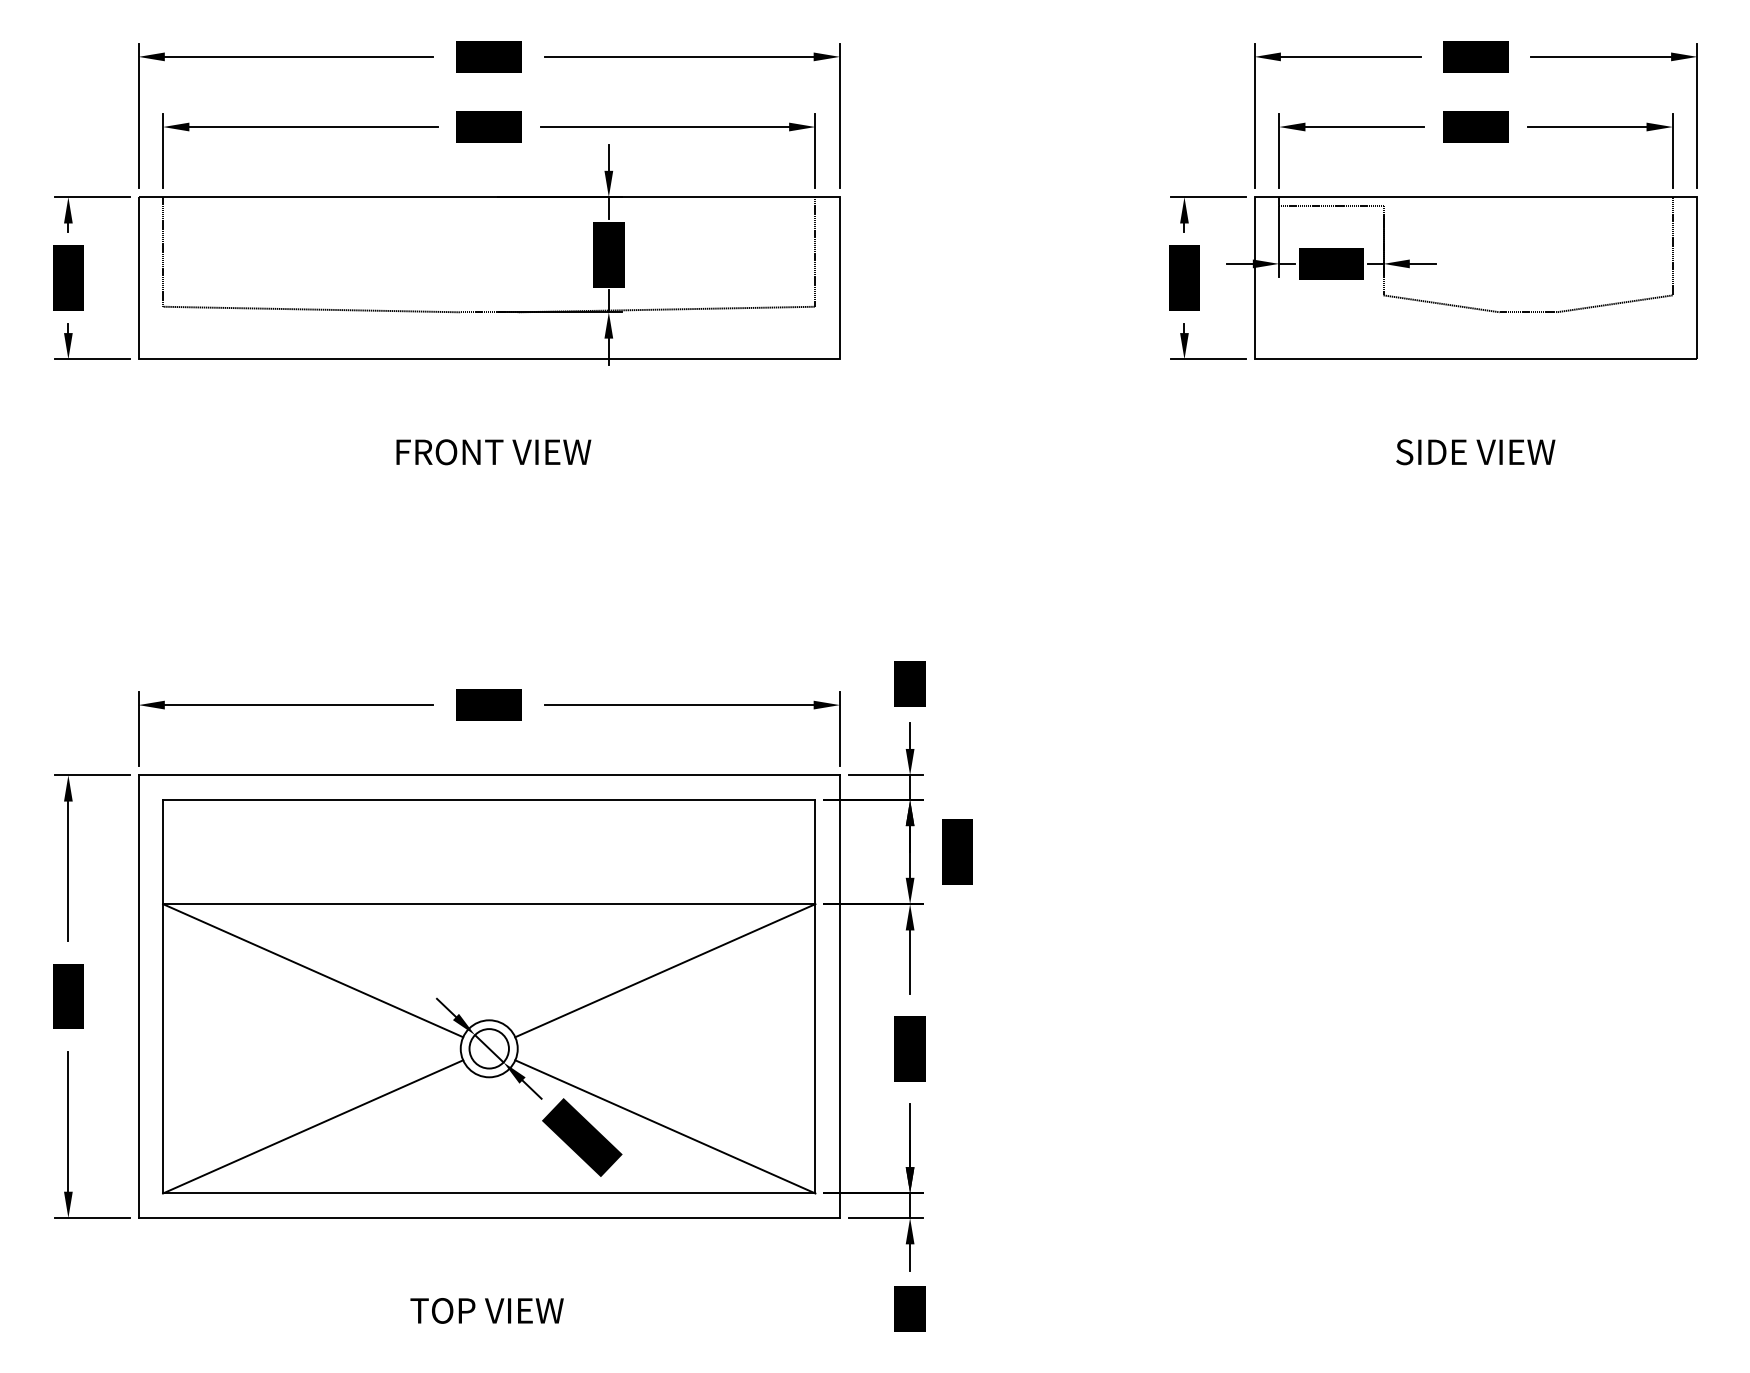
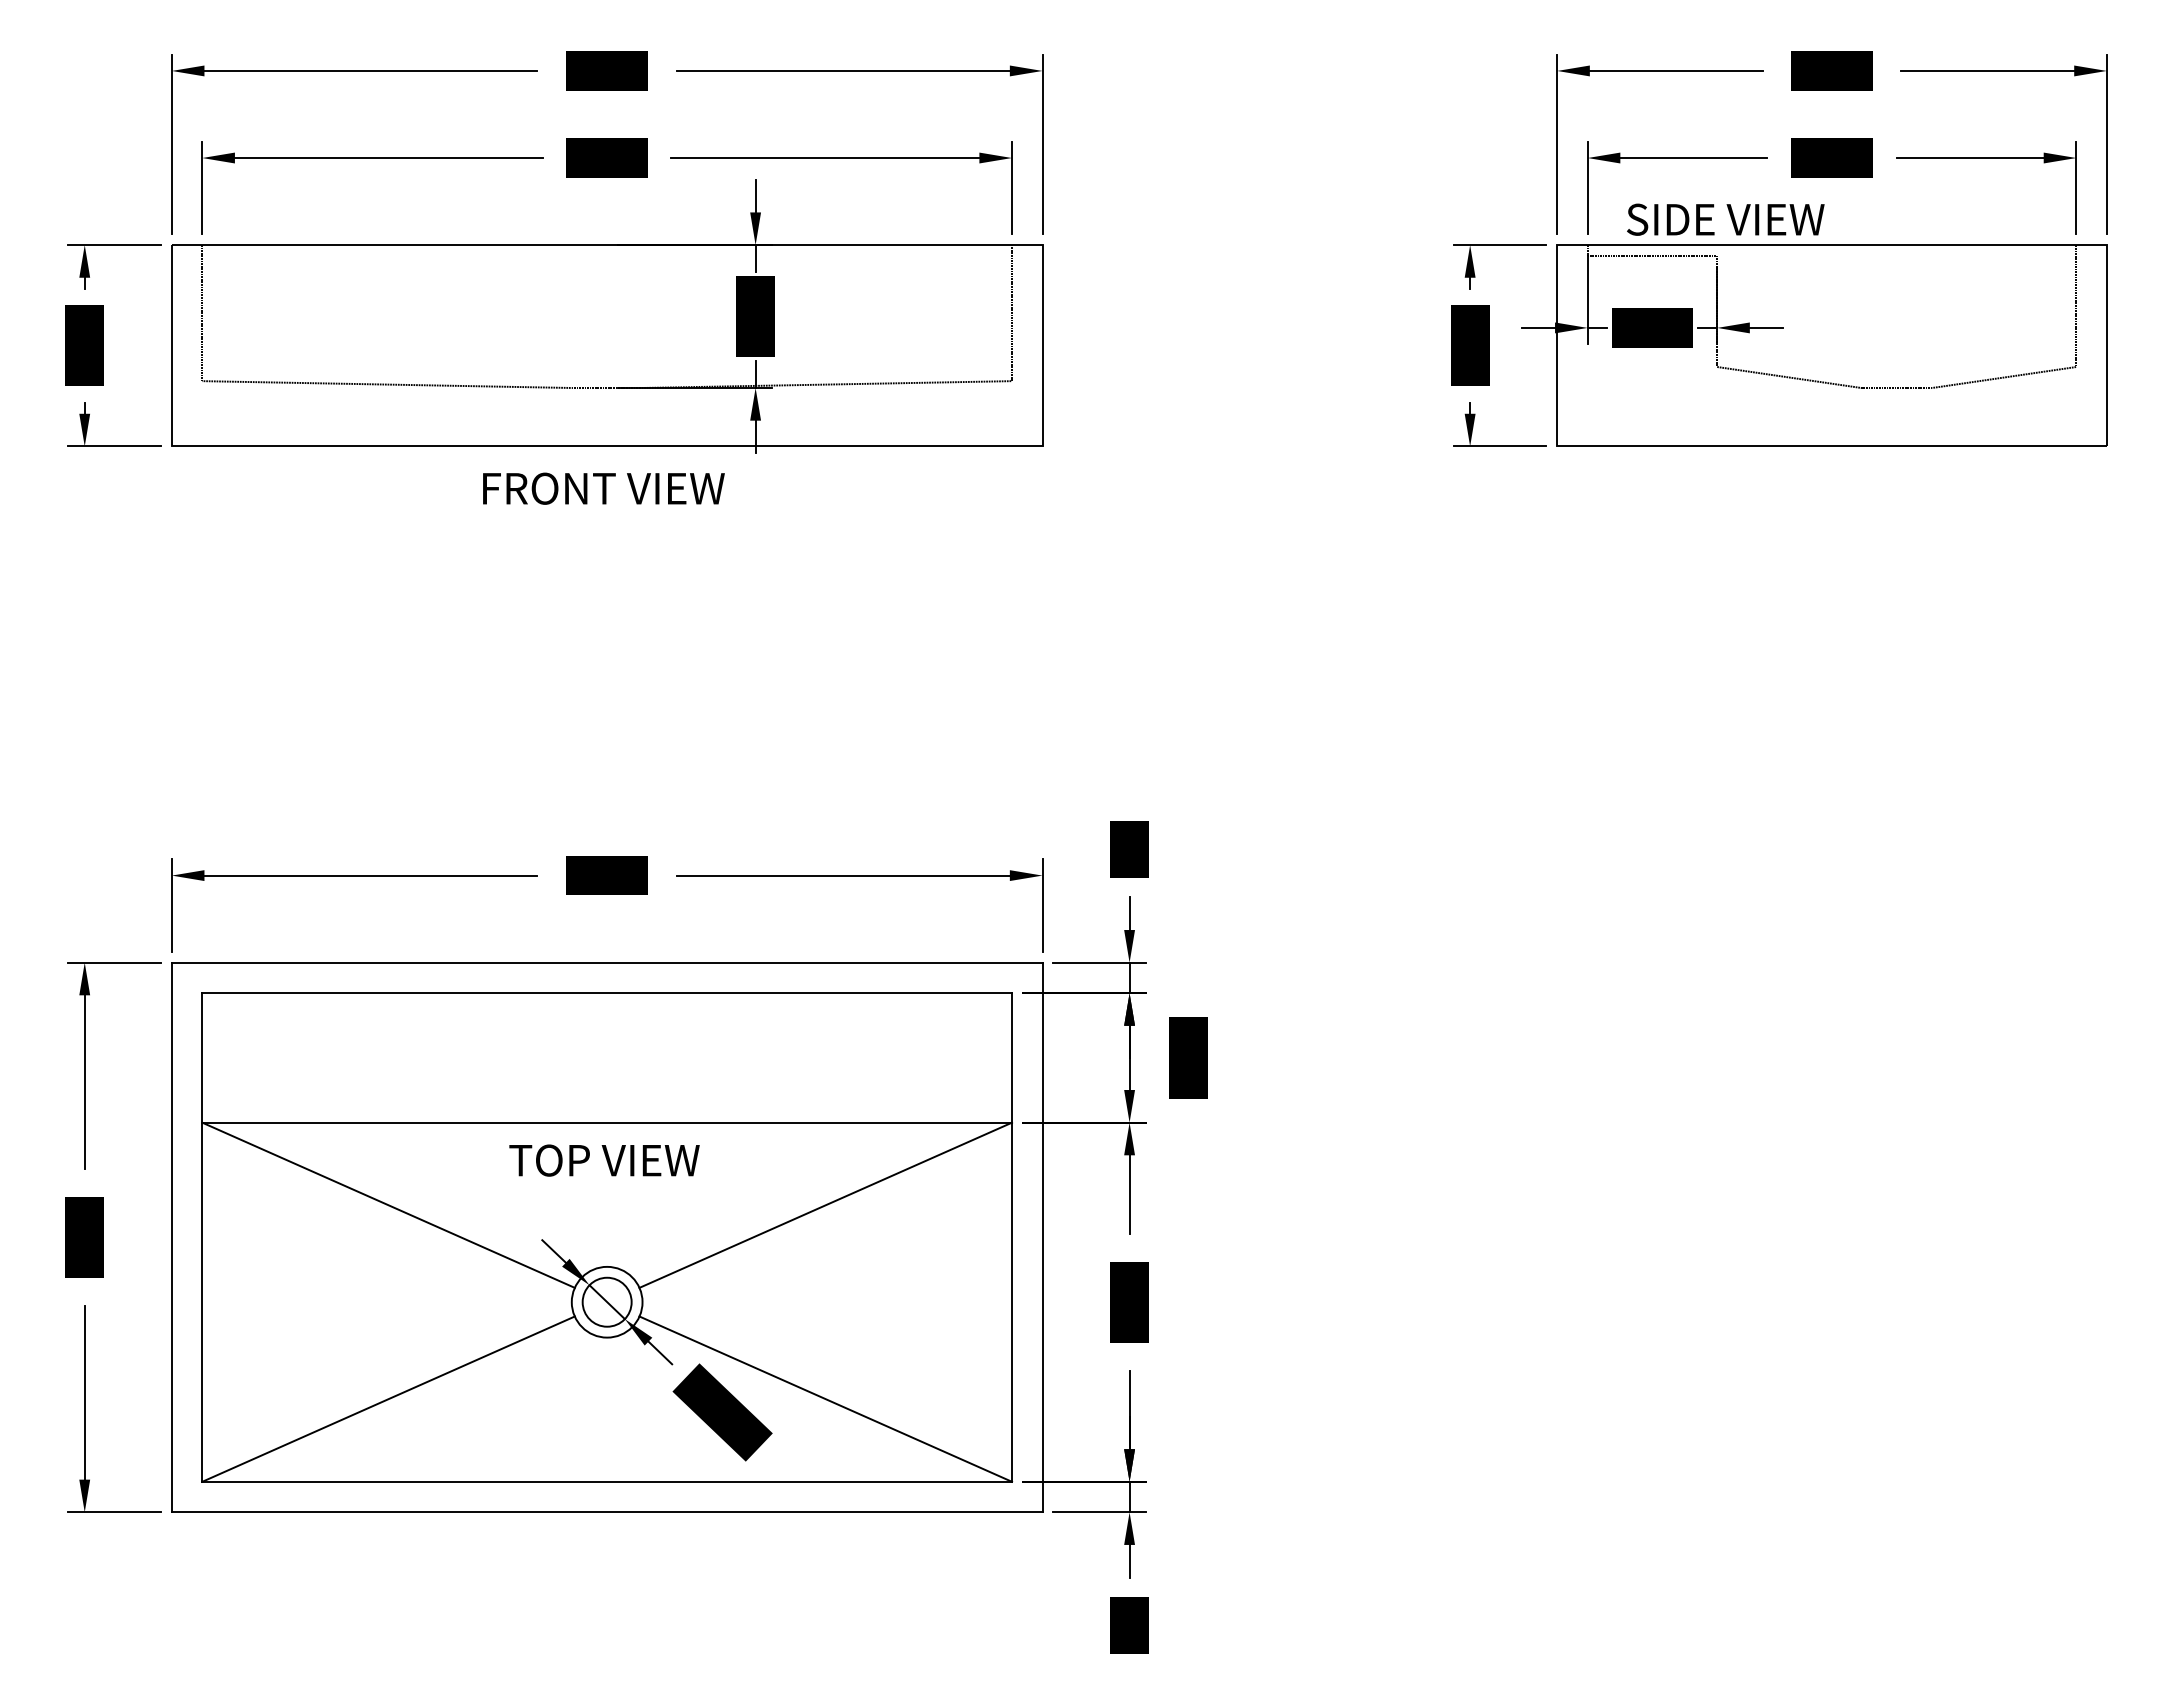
text: (493, 452) -> (603, 488), moved
text: (1475, 452) -> (1725, 219), moved
text: (487, 1310) -> (604, 1160), moved

